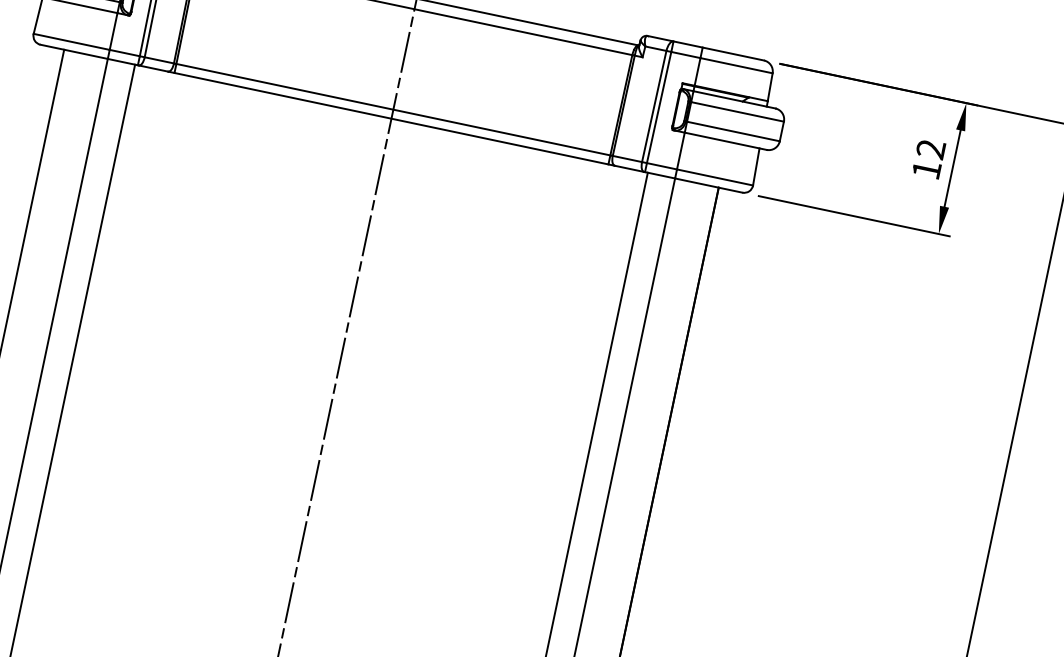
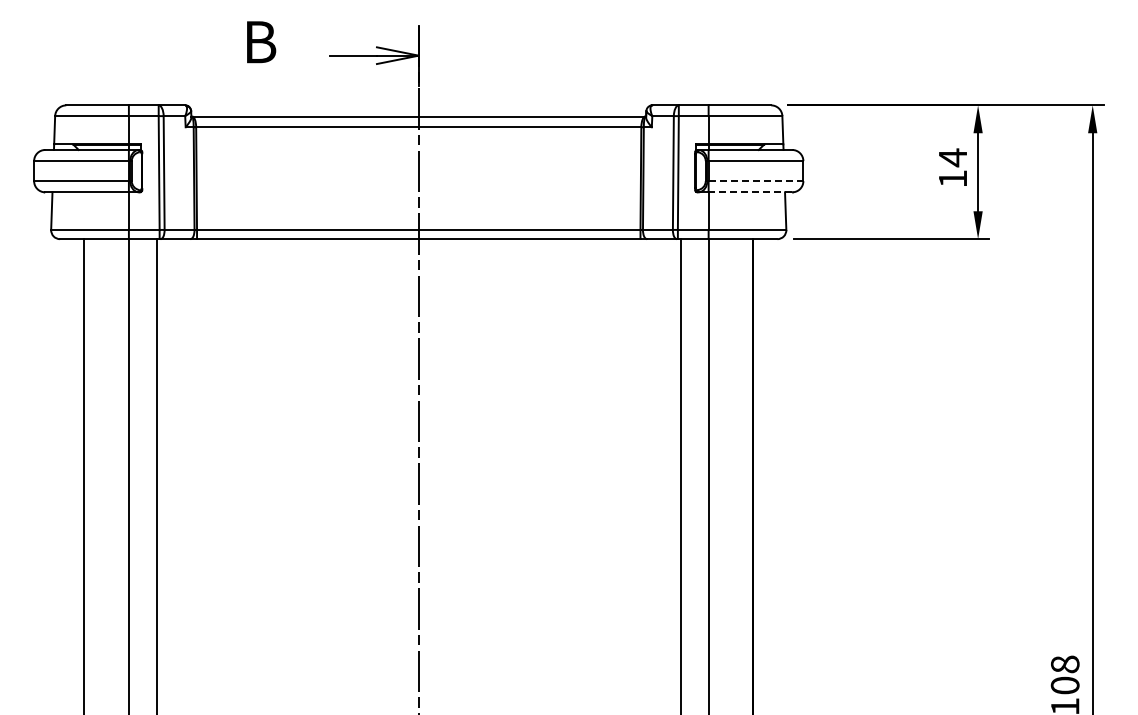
line: (733, 131) -> (756, 181), solid -> dashed
line: (725, 141) -> (750, 192), solid -> dashed
text: (930, 148) -> (952, 157), 12 -> 14

